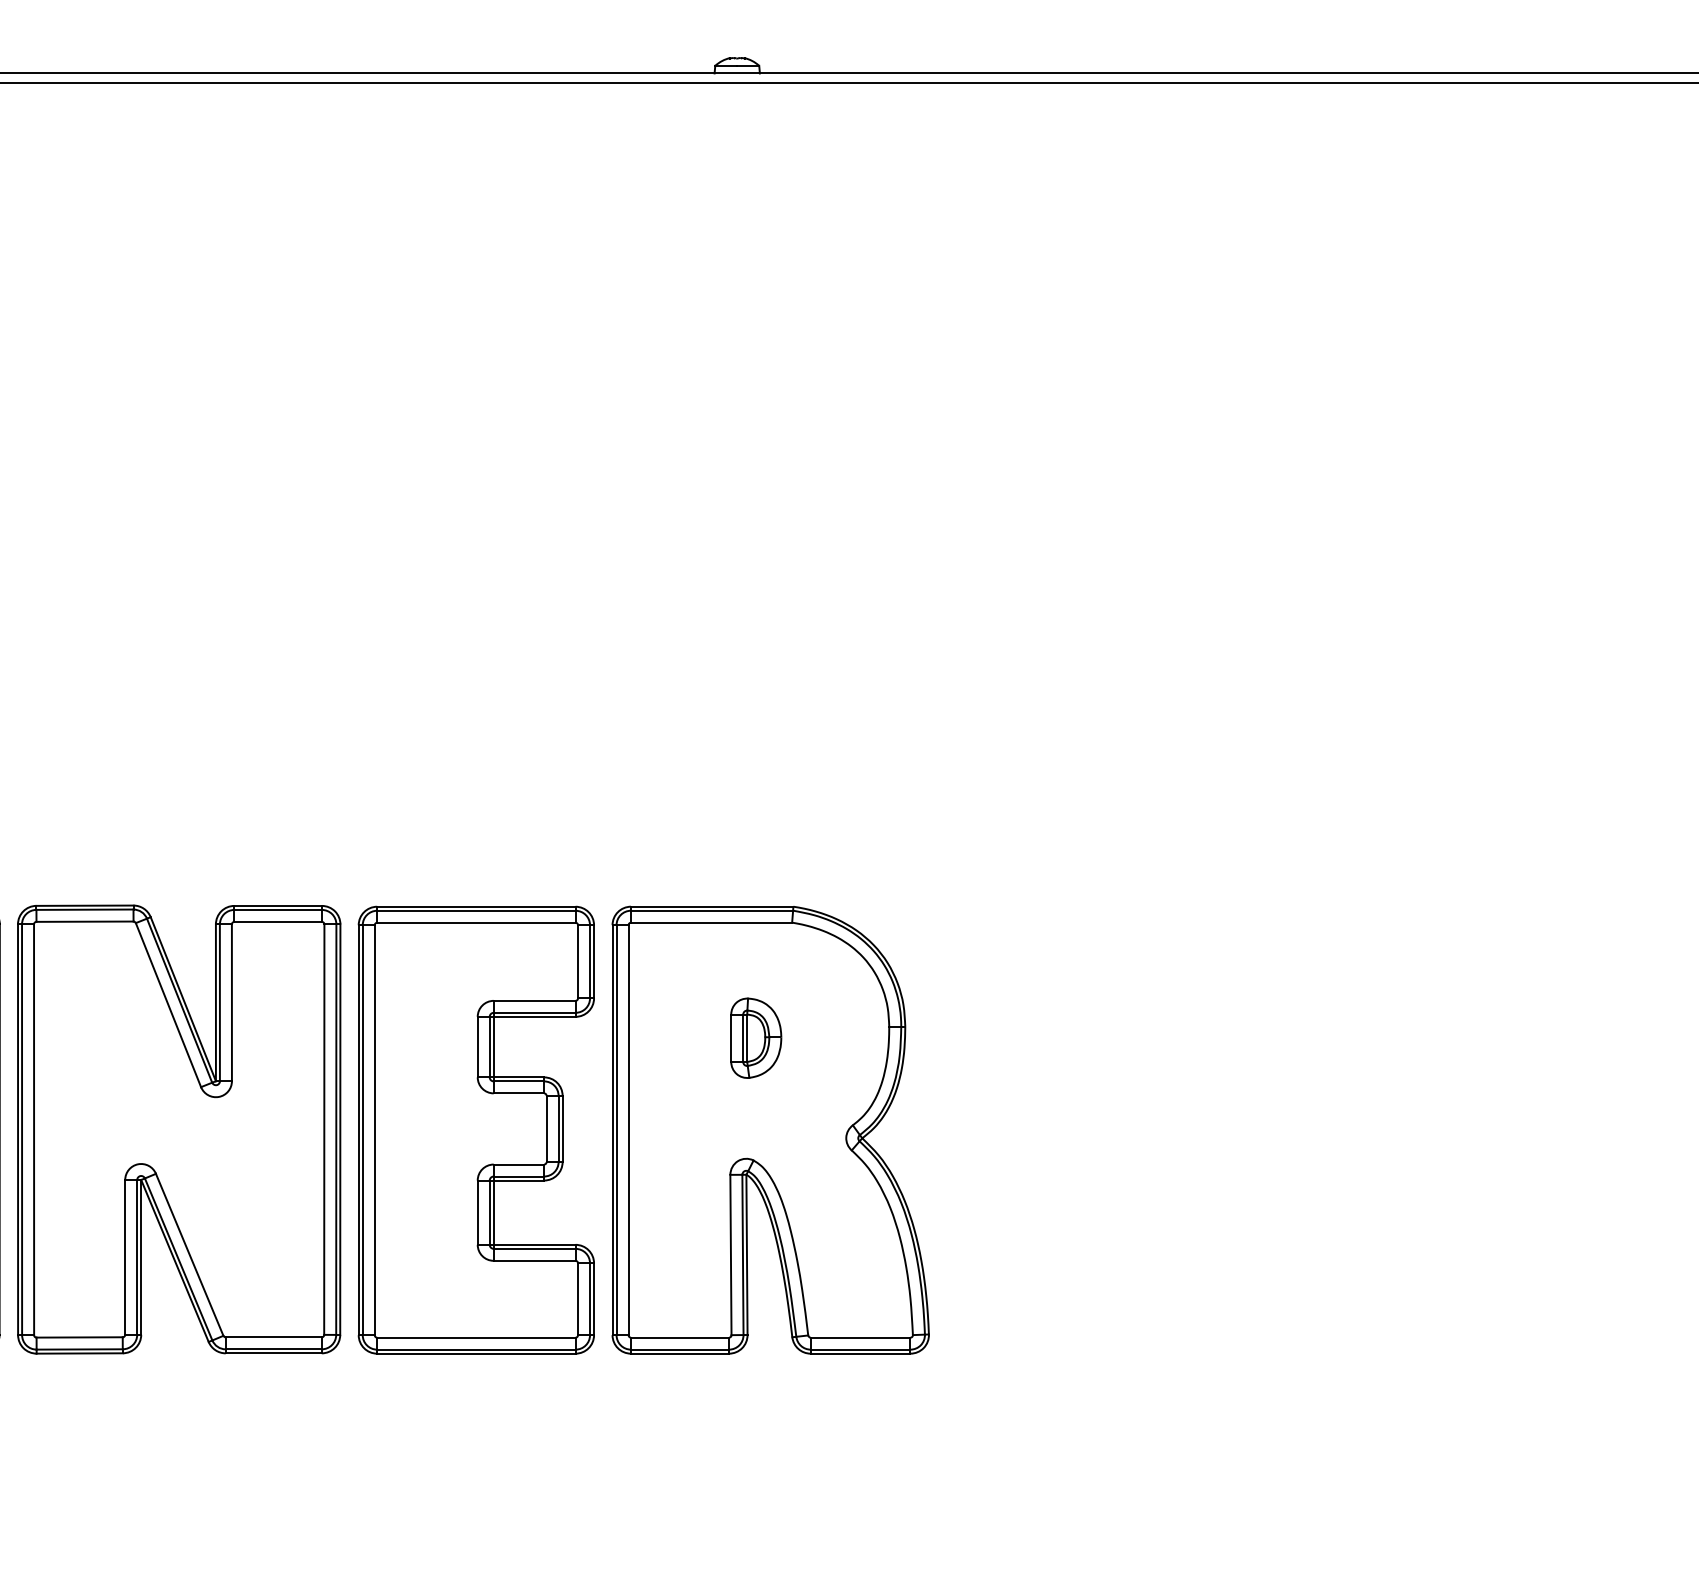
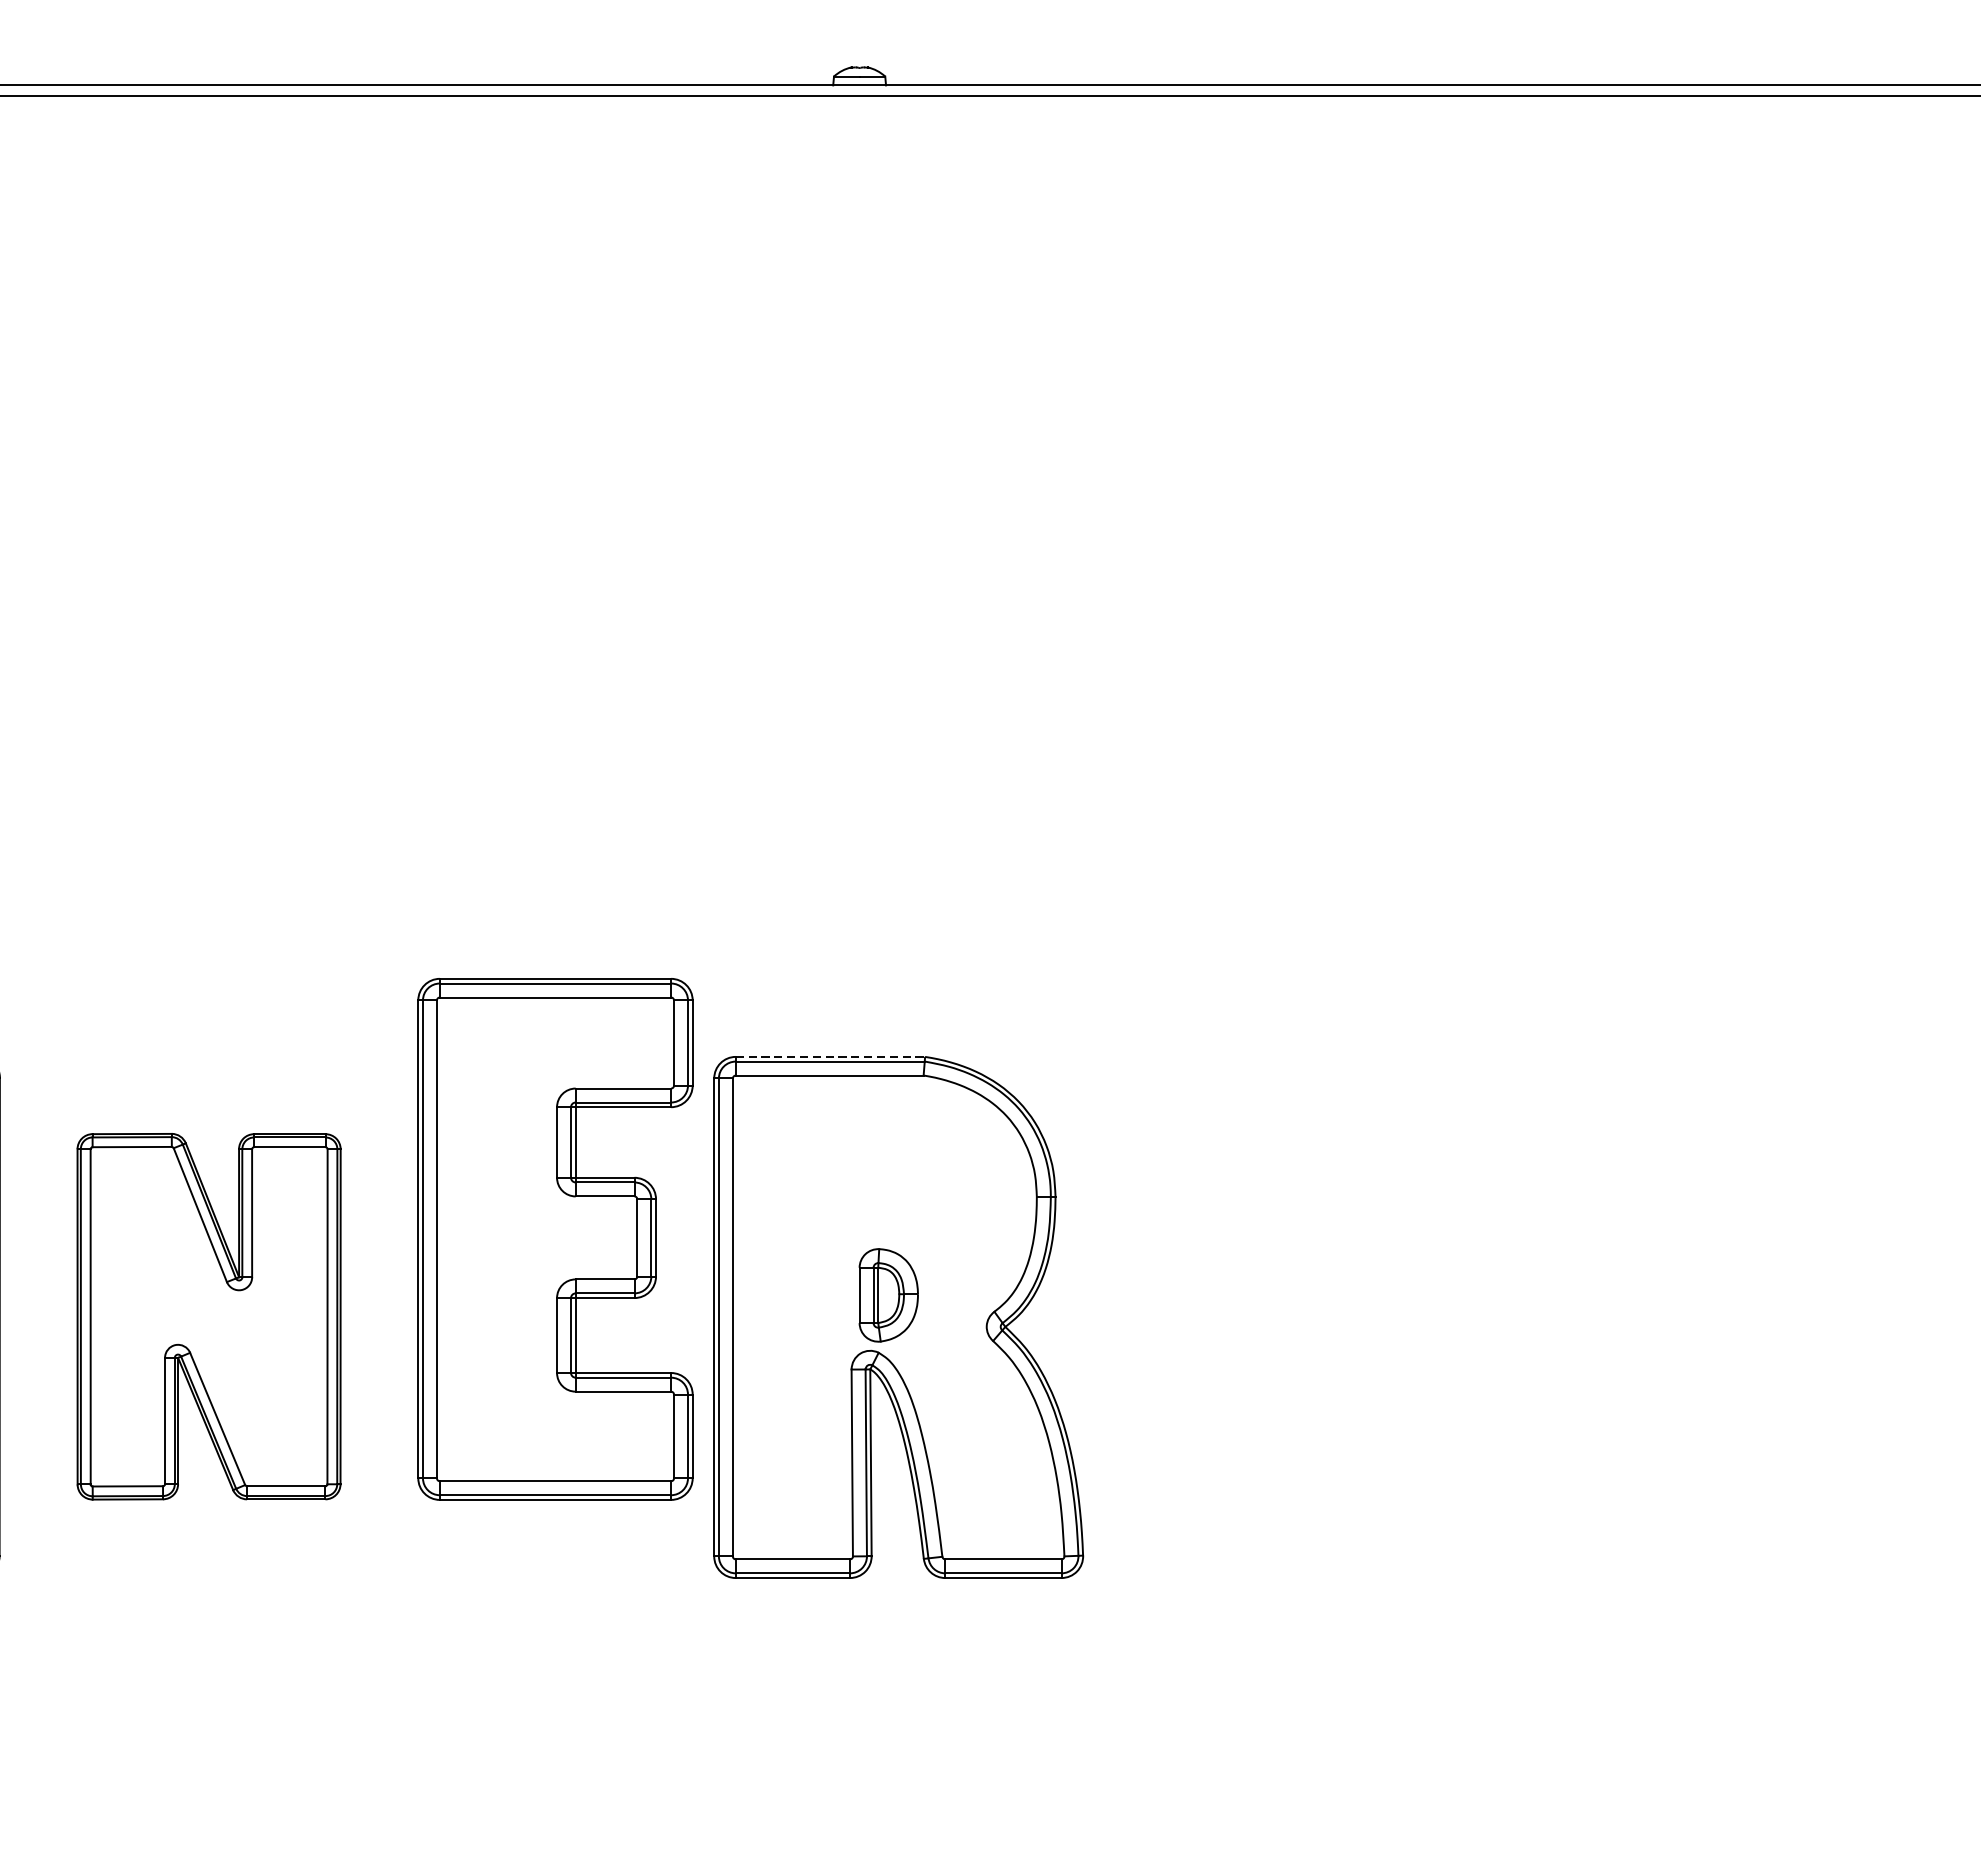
line: (712, 906) -> (830, 1056), solid -> dashed
part: (756, 1037) -> (889, 1294), moved
part: (179, 1129) -> (209, 1316), size x0.7
part: (475, 1129) -> (554, 1238), moved

